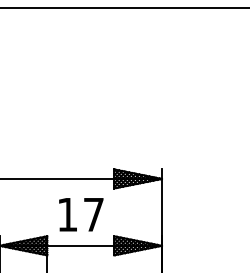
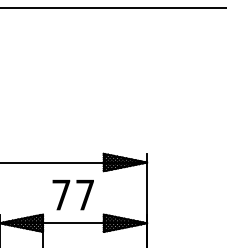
text: (67, 214) -> (61, 194), 17 -> 77

